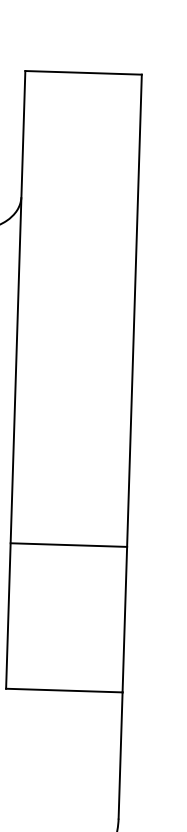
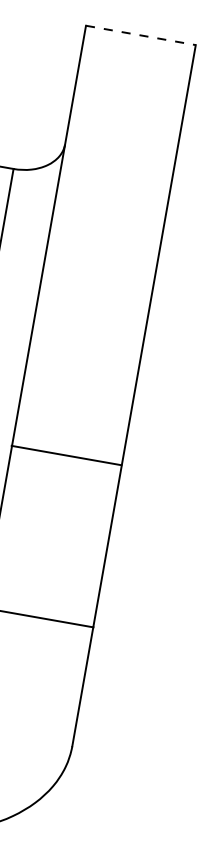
line: (83, 72) -> (140, 35), solid -> dashed
line: (68, 545) -> (66, 455), moved

